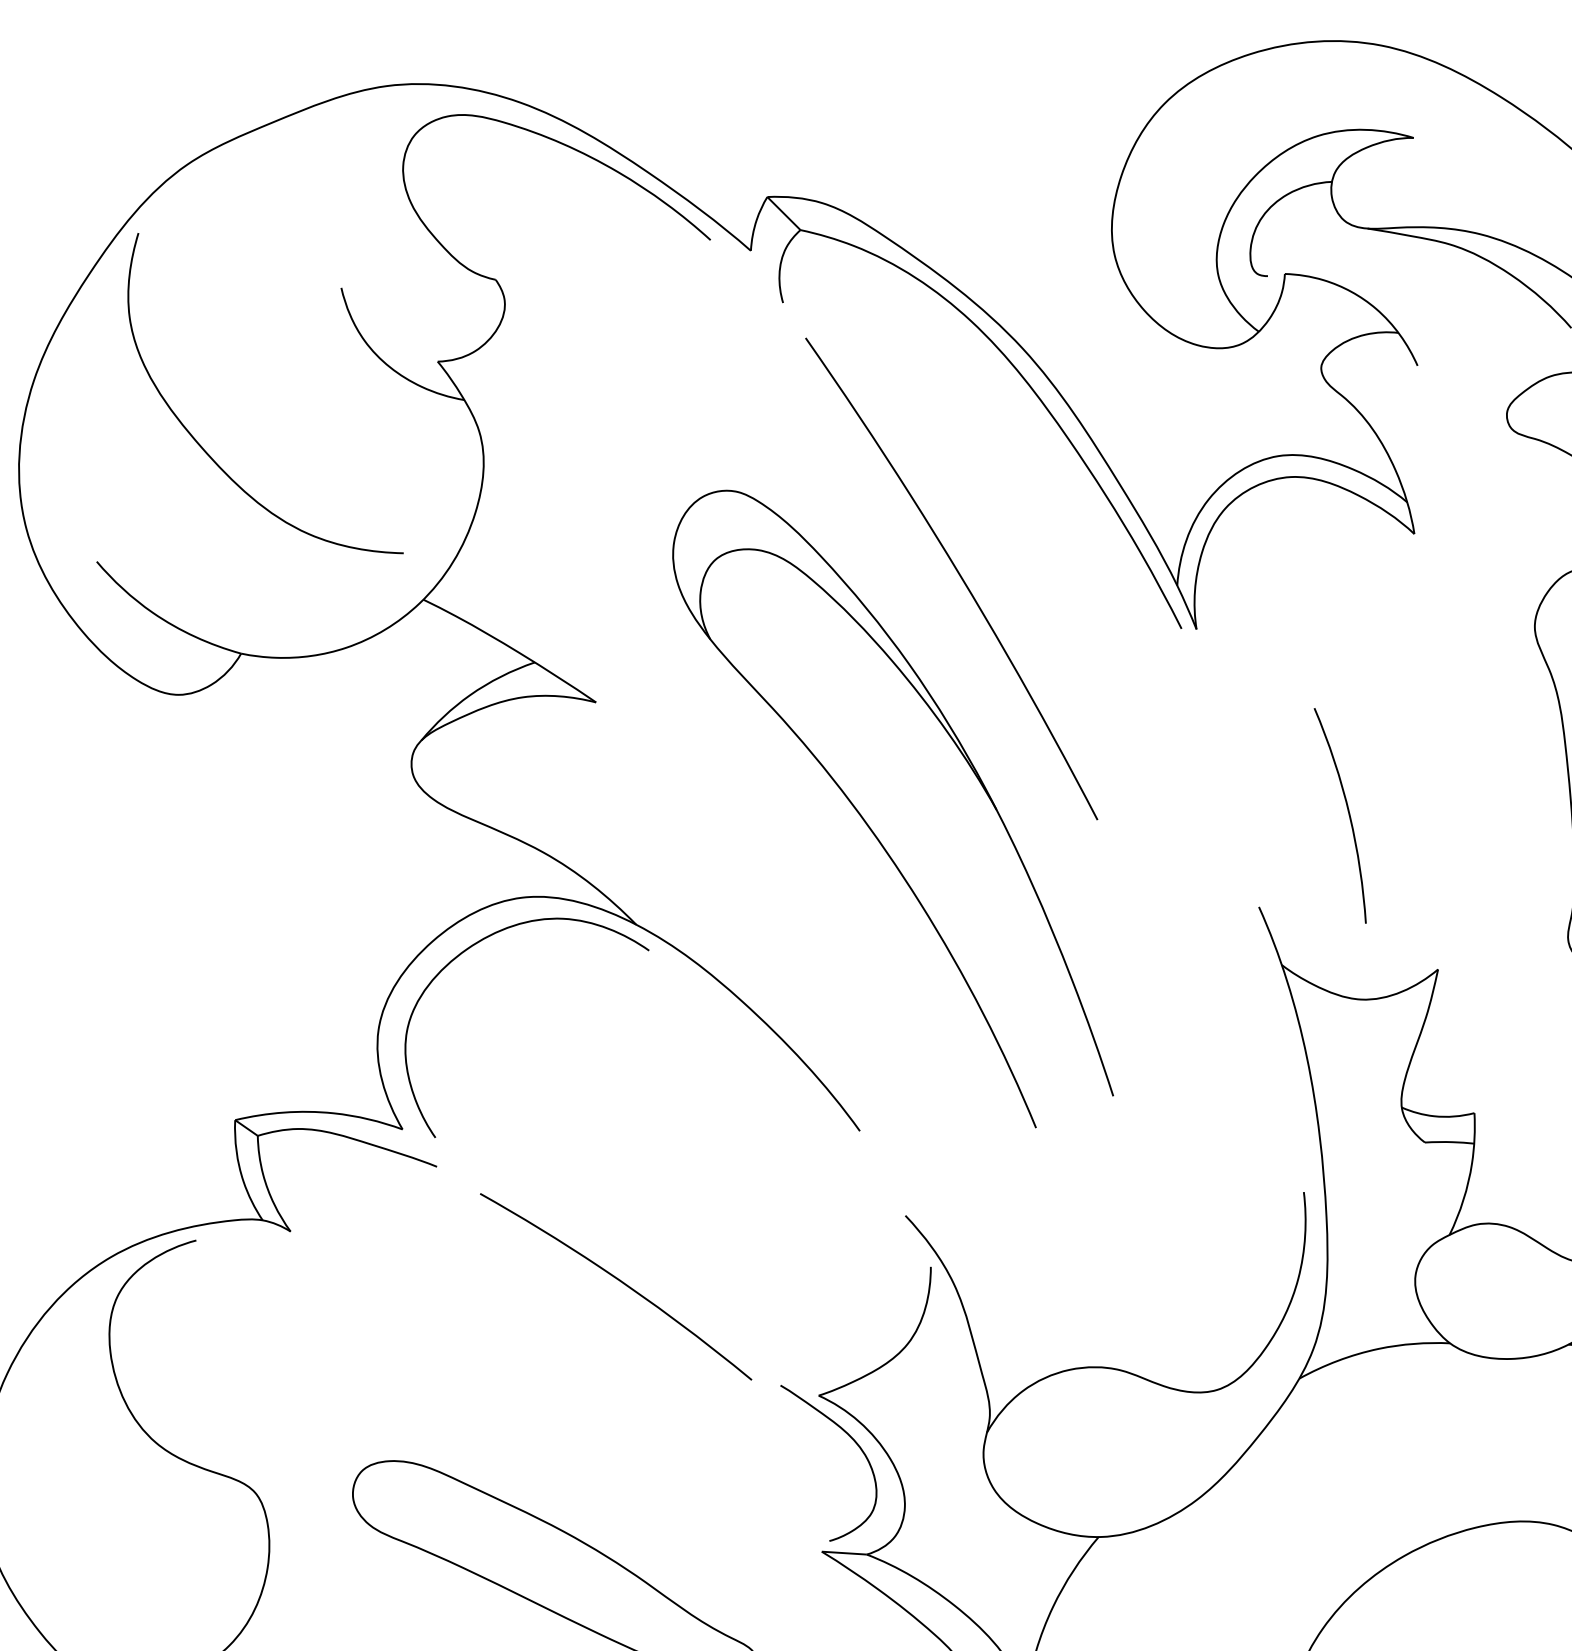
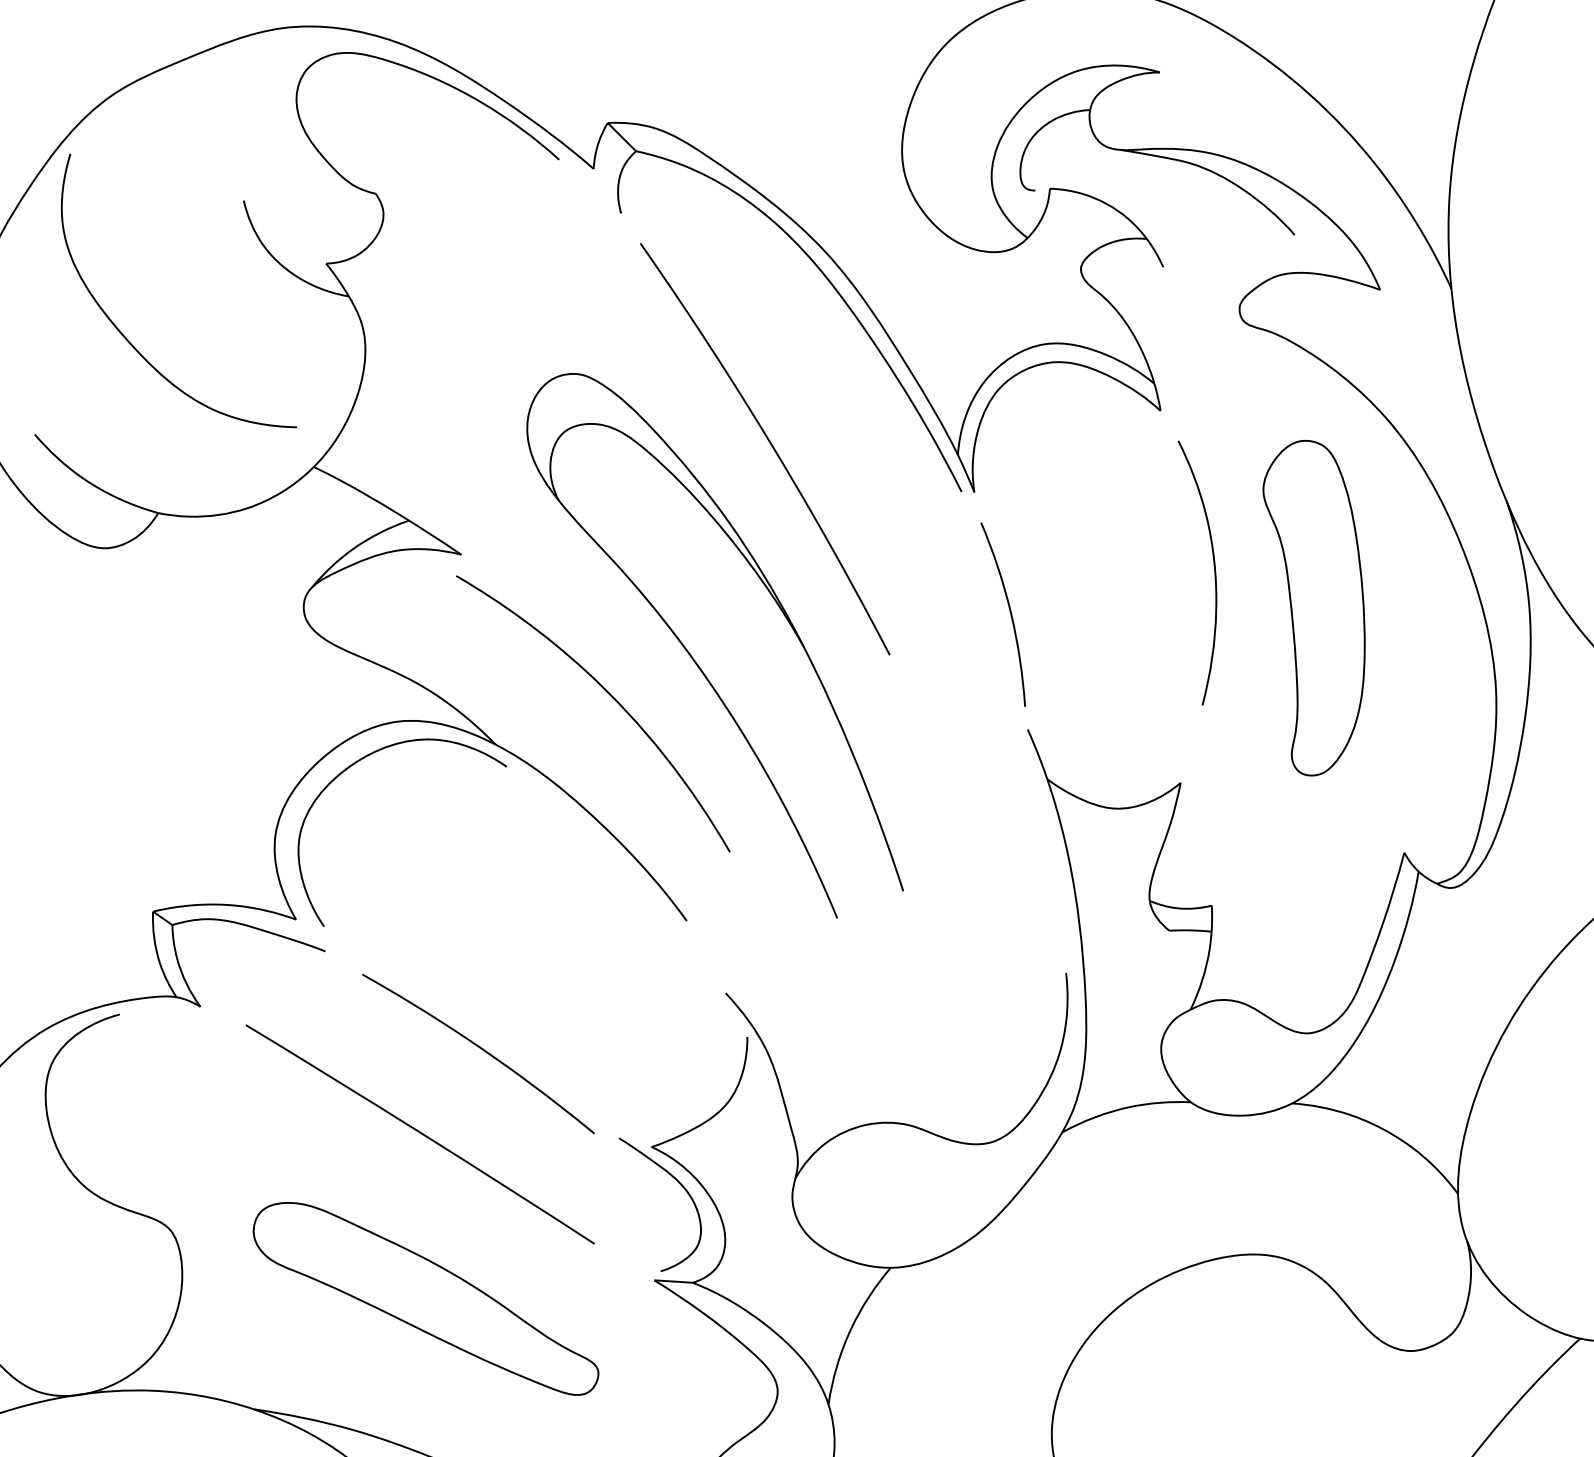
curve: (1477, 723) -> (1214, 572), added
curve: (1347, 813) -> (1009, 612), moved
curve: (770, 868) -> (610, 696), added
curve: (547, 1379) -> (419, 1133), added

